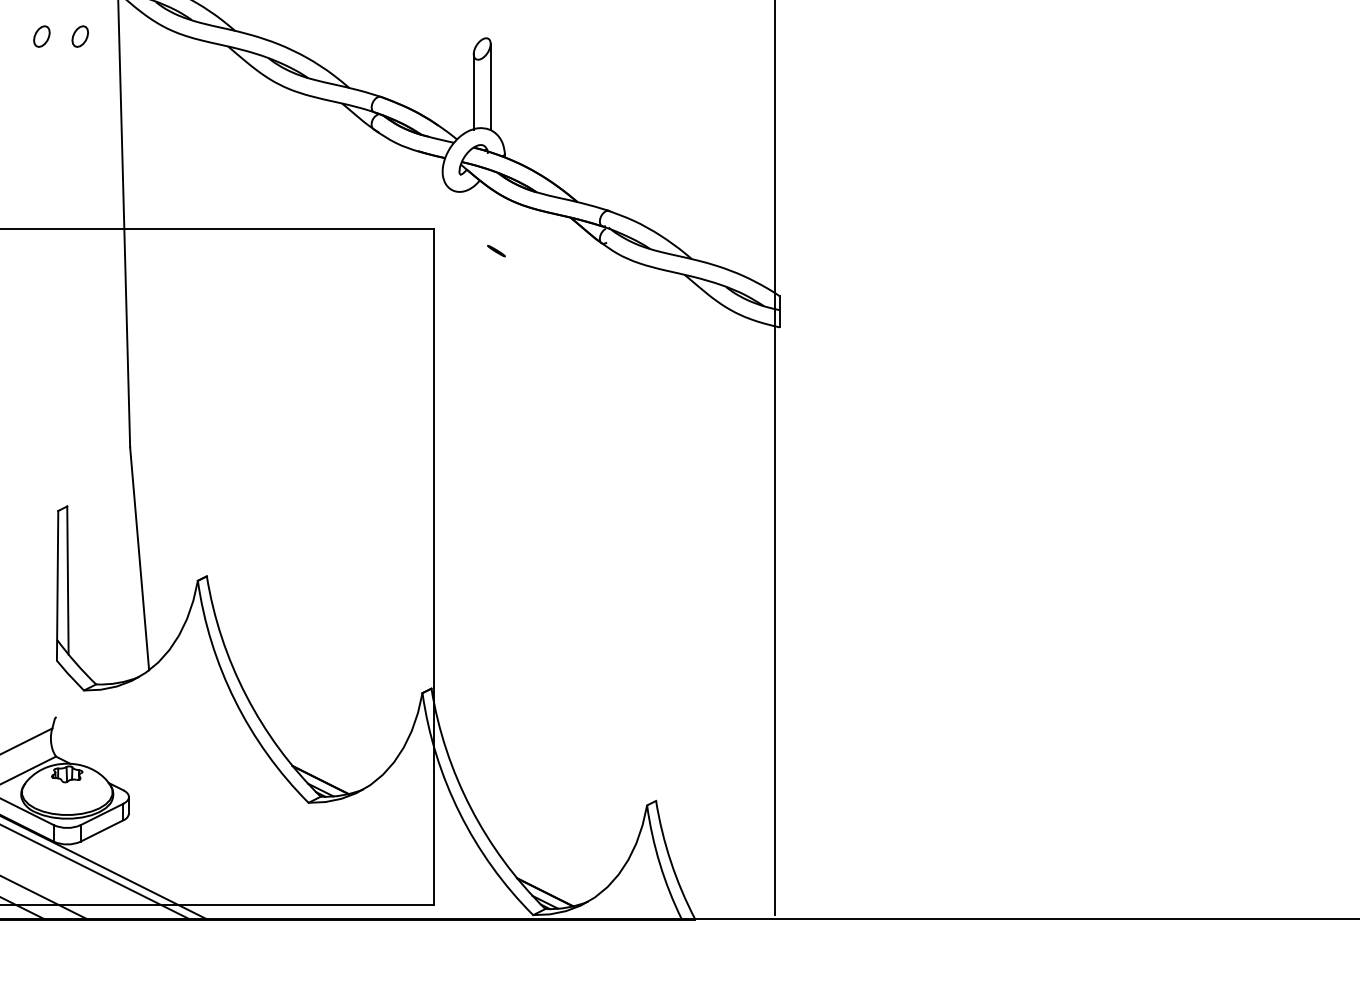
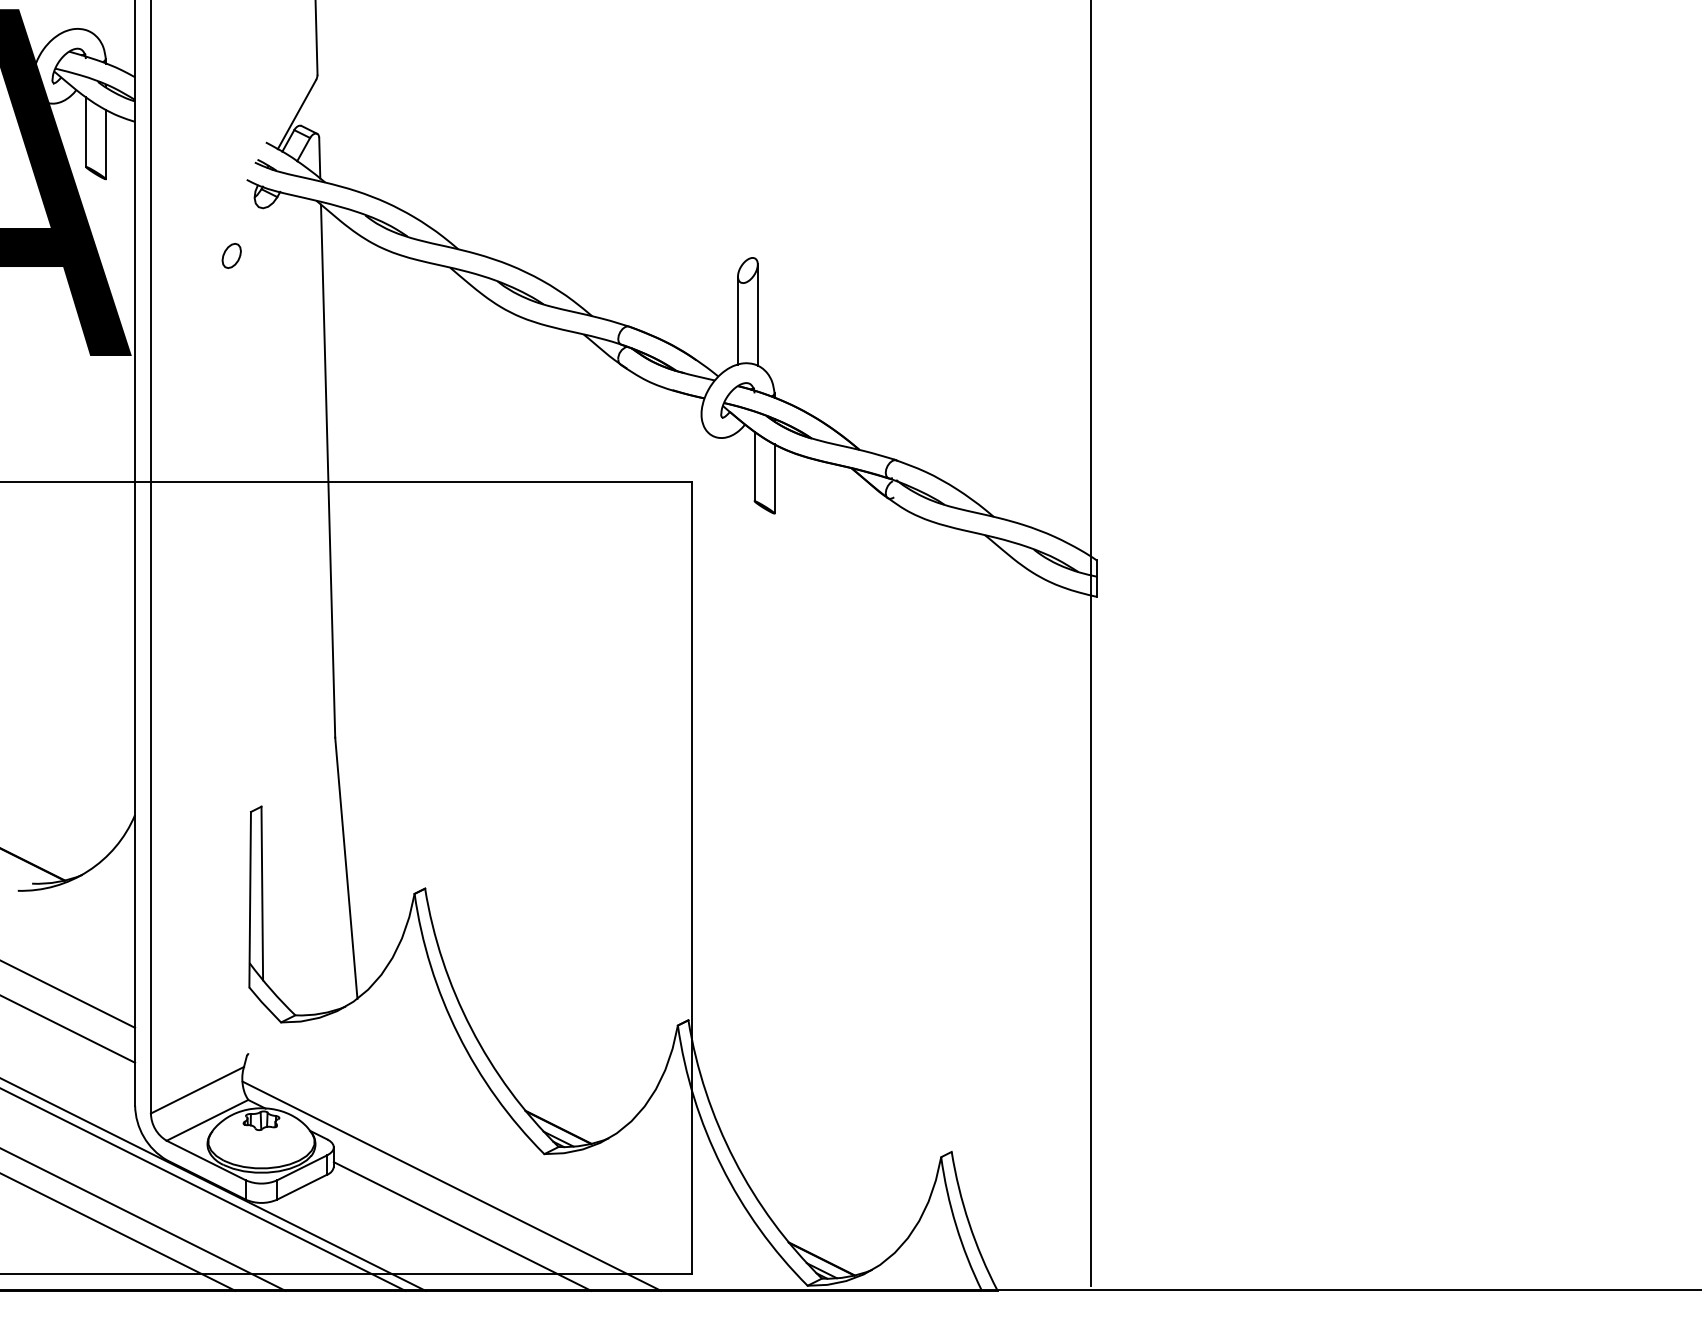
part: (80, 36) -> (276, 255), removed
line: (487, 216) -> (754, 466), added
line: (504, 226) -> (774, 478), added
line: (229, 829) -> (451, 1185), added
line: (238, 864) -> (462, 1226), added

